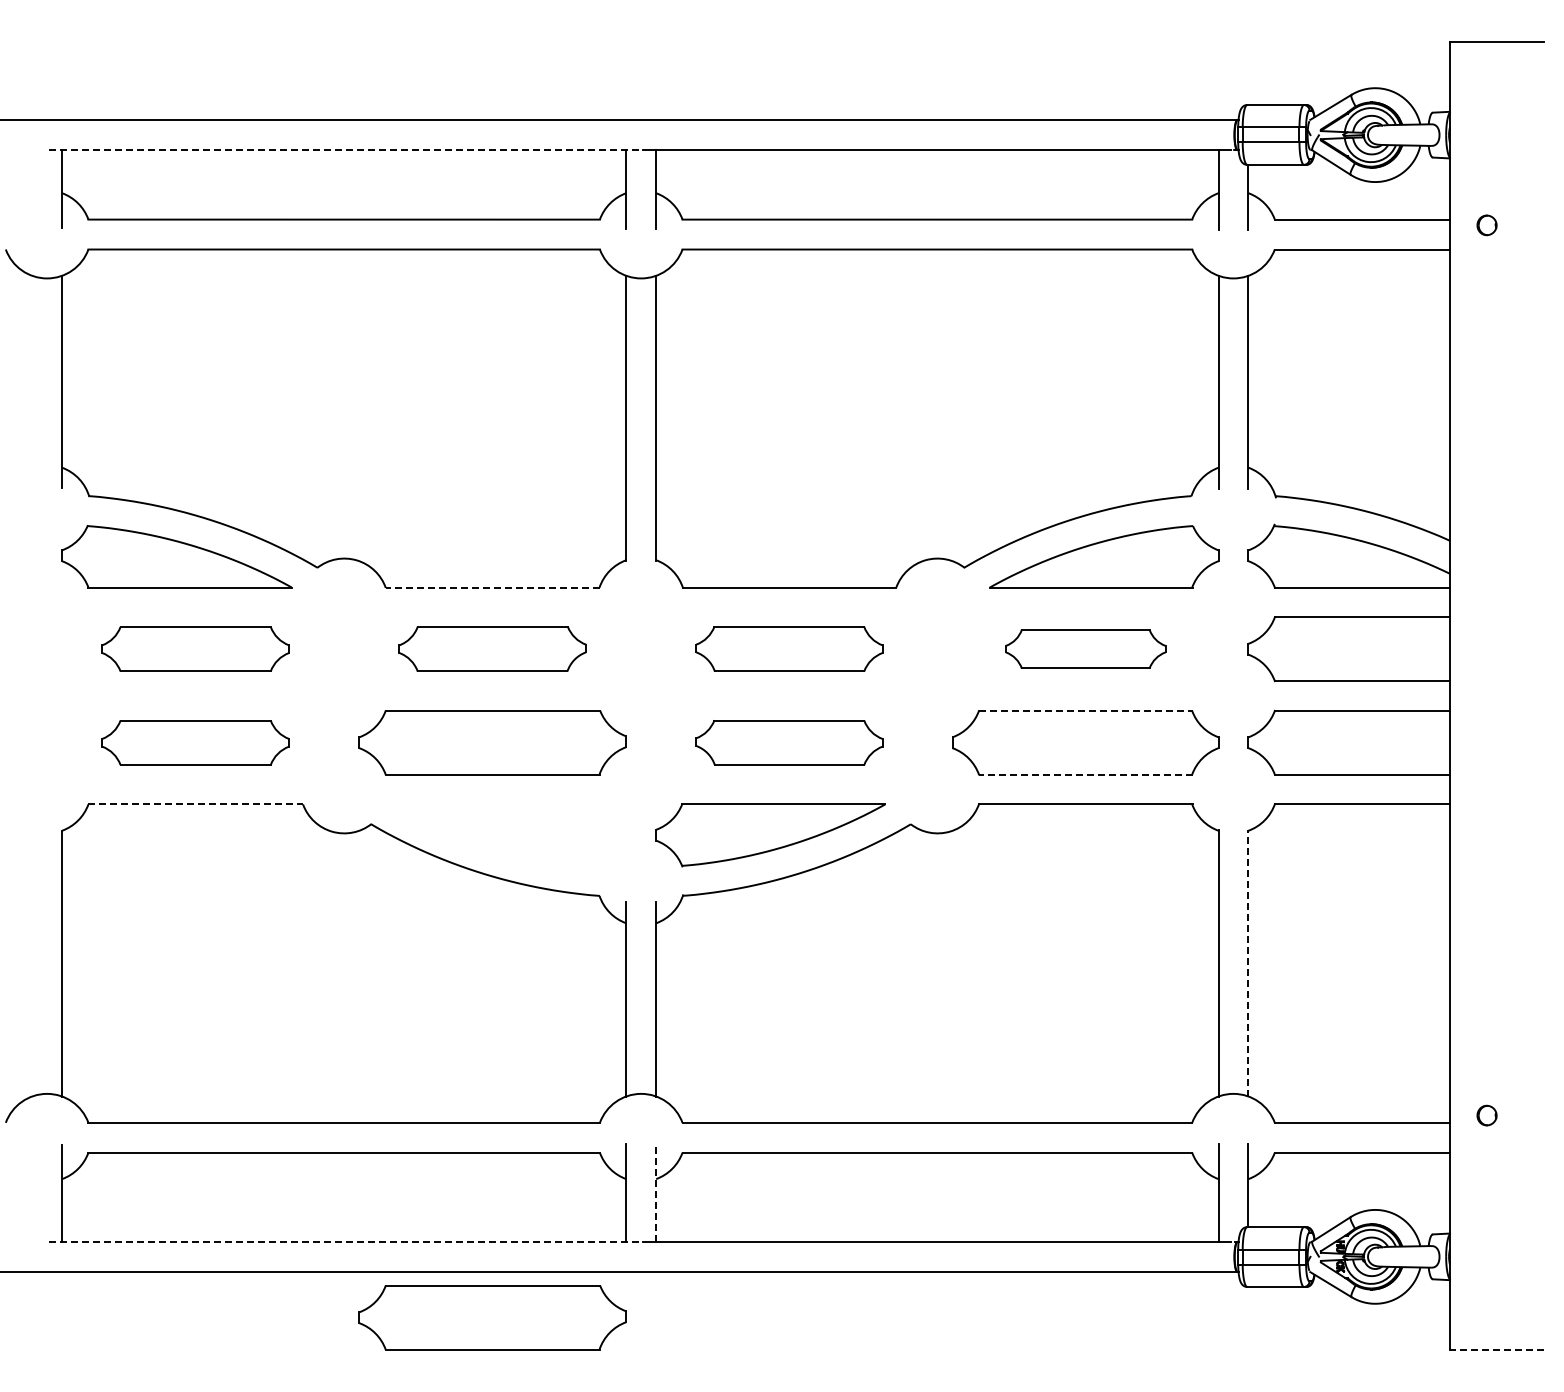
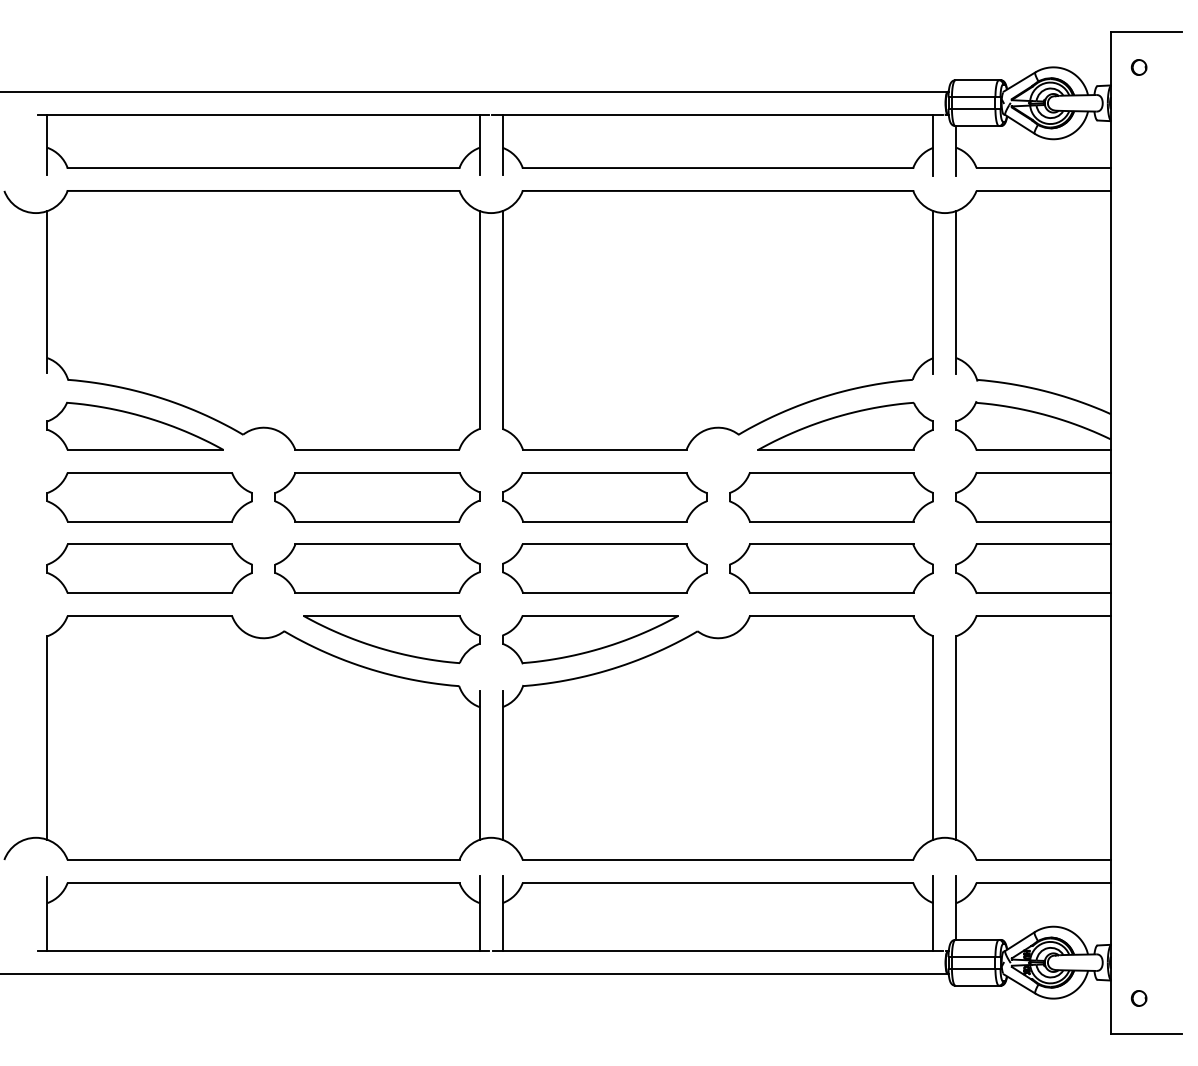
line: (344, 150) -> (263, 115), dashed -> solid
part: (1486, 225) -> (1138, 67), moved
line: (492, 587) -> (377, 449), dashed -> solid
part: (195, 648) -> (149, 496), size x1.43
part: (492, 648) -> (377, 496), size x1.43
part: (789, 648) -> (604, 496), size x1.43
part: (1085, 648) -> (831, 496), size x1.67
line: (1085, 710) -> (831, 544), dashed -> solid
part: (195, 742) -> (149, 568), size x1.43
part: (789, 742) -> (604, 568), size x1.43
line: (1085, 774) -> (831, 593), dashed -> solid
line: (196, 804) -> (150, 616), dashed -> solid
part: (511, 834) -> (391, 639), added
line: (1248, 962) -> (956, 737), dashed -> solid
part: (1486, 1115) -> (1138, 998), moved
line: (656, 1193) -> (502, 914), dashed -> solid
line: (344, 1241) -> (263, 950), dashed -> solid
part: (492, 1317) -> (377, 1009), removed
line: (1496, 1350) -> (1146, 1034), dashed -> solid

